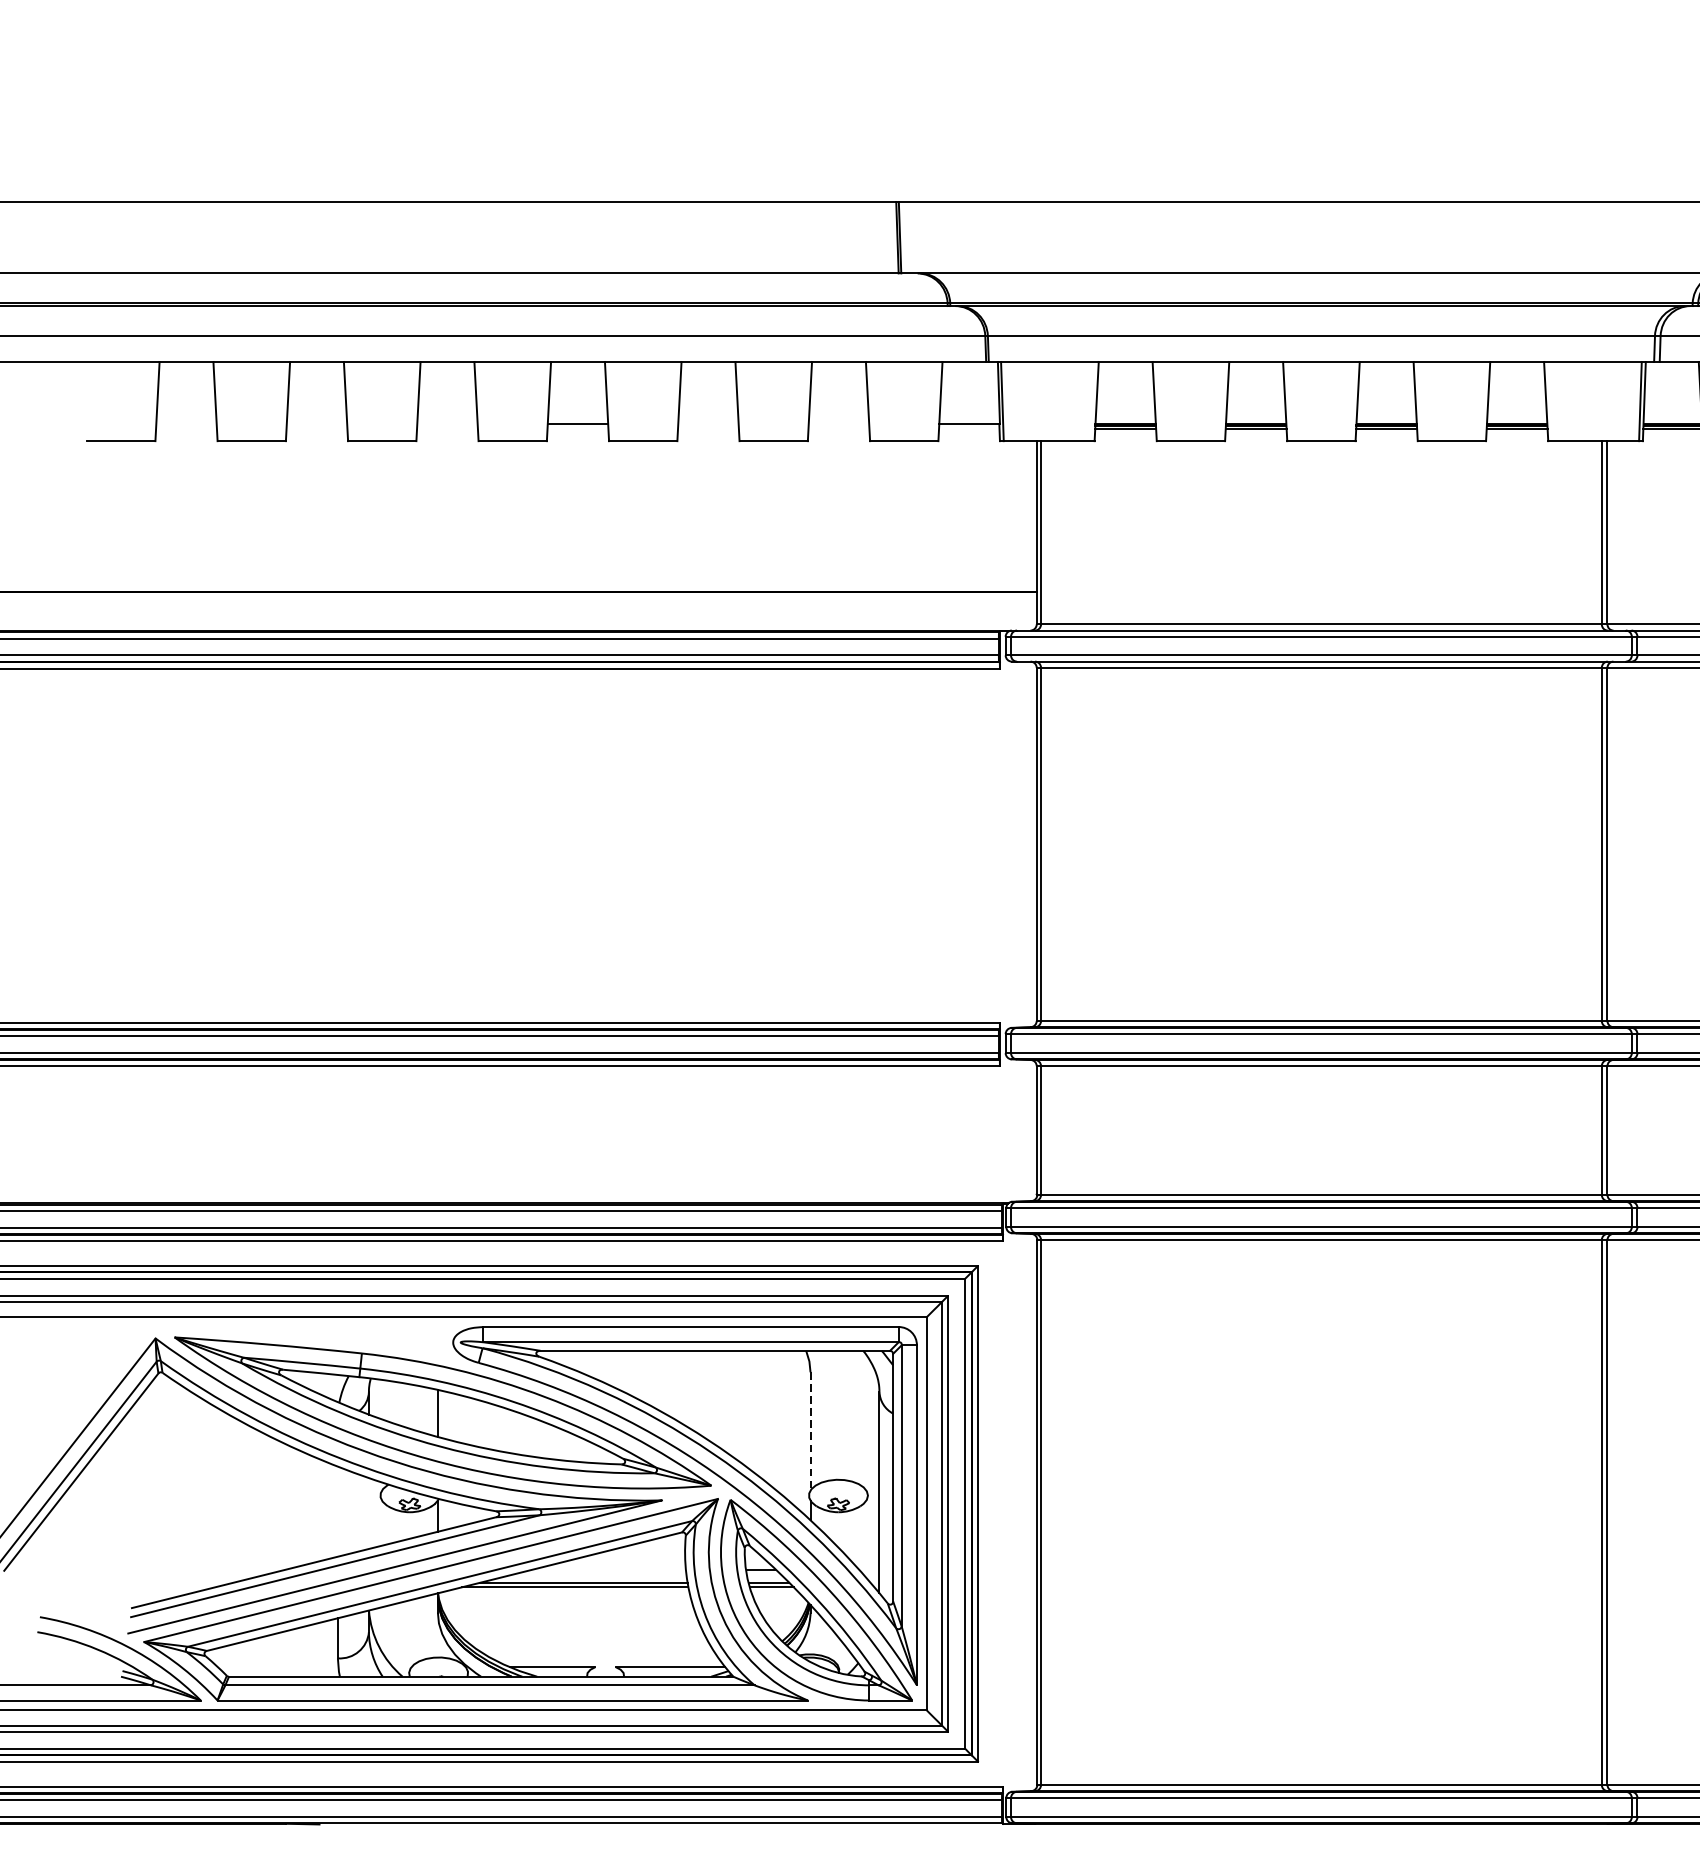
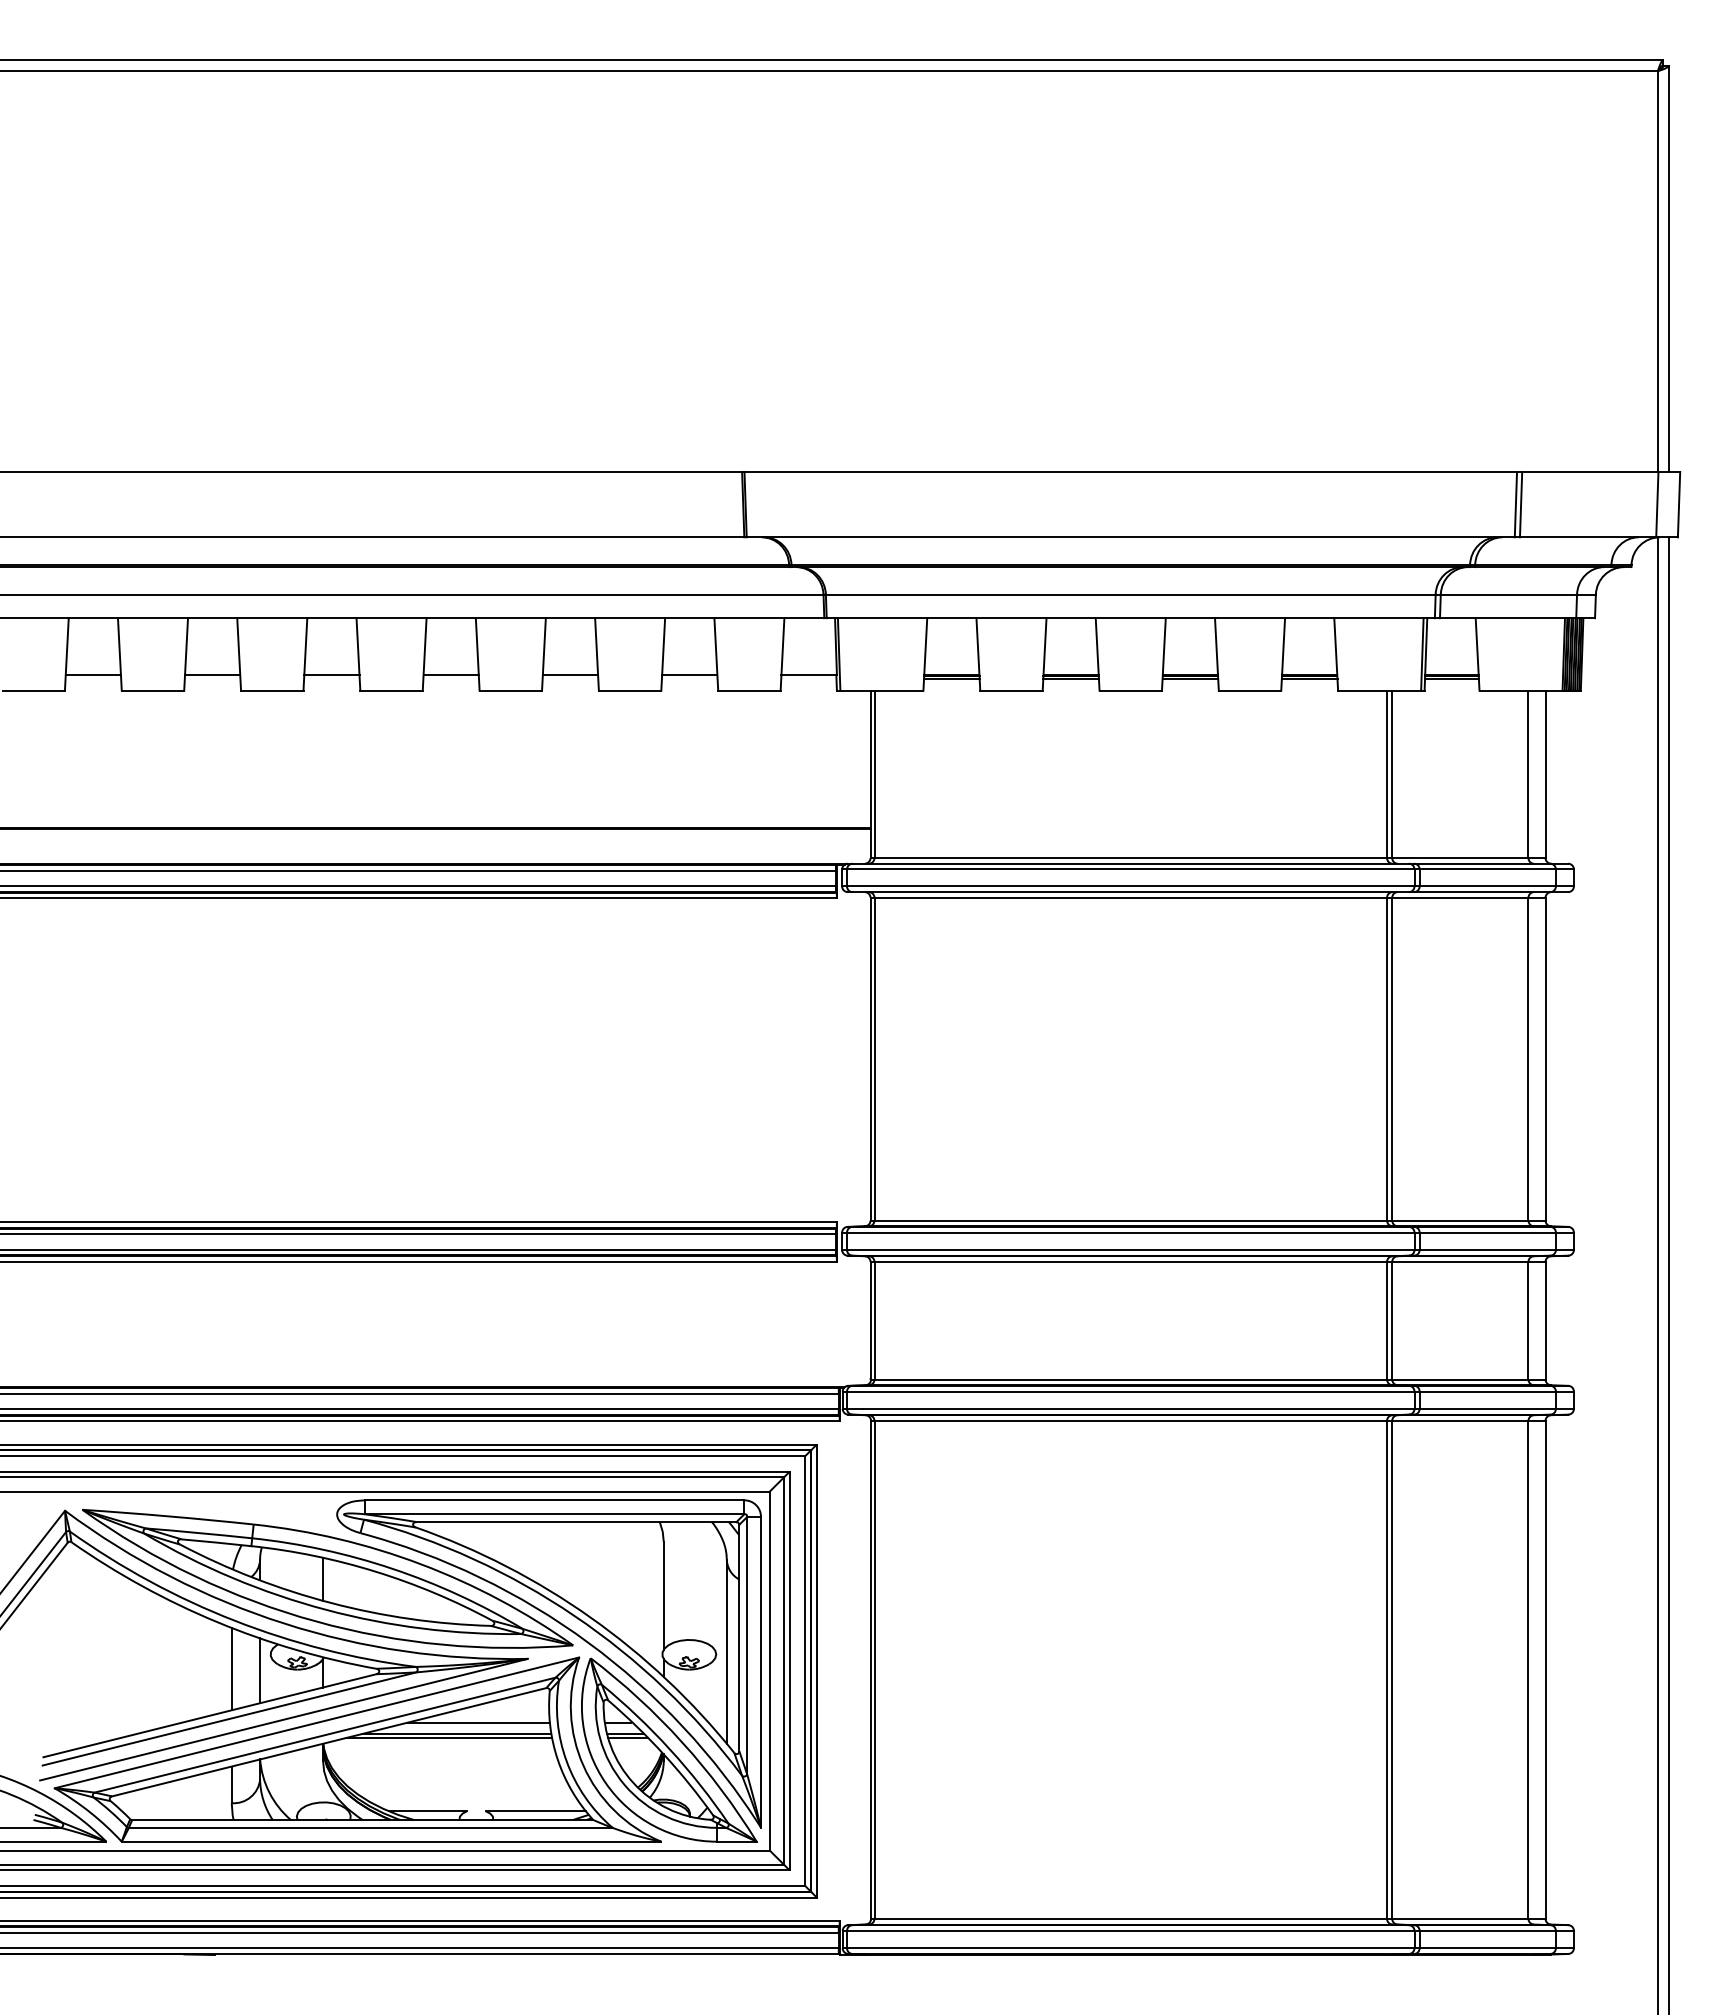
line: (185, 423) -> (92, 674), added
line: (316, 423) -> (212, 674), added
line: (447, 423) -> (331, 674), added
line: (708, 423) -> (570, 674), added
line: (838, 423) -> (689, 674), added
line: (810, 1432) -> (663, 1596), dashed -> solid
line: (337, 1510) -> (231, 1668), added
line: (369, 1513) -> (260, 1670), added
line: (607, 1570) -> (478, 1722), added

